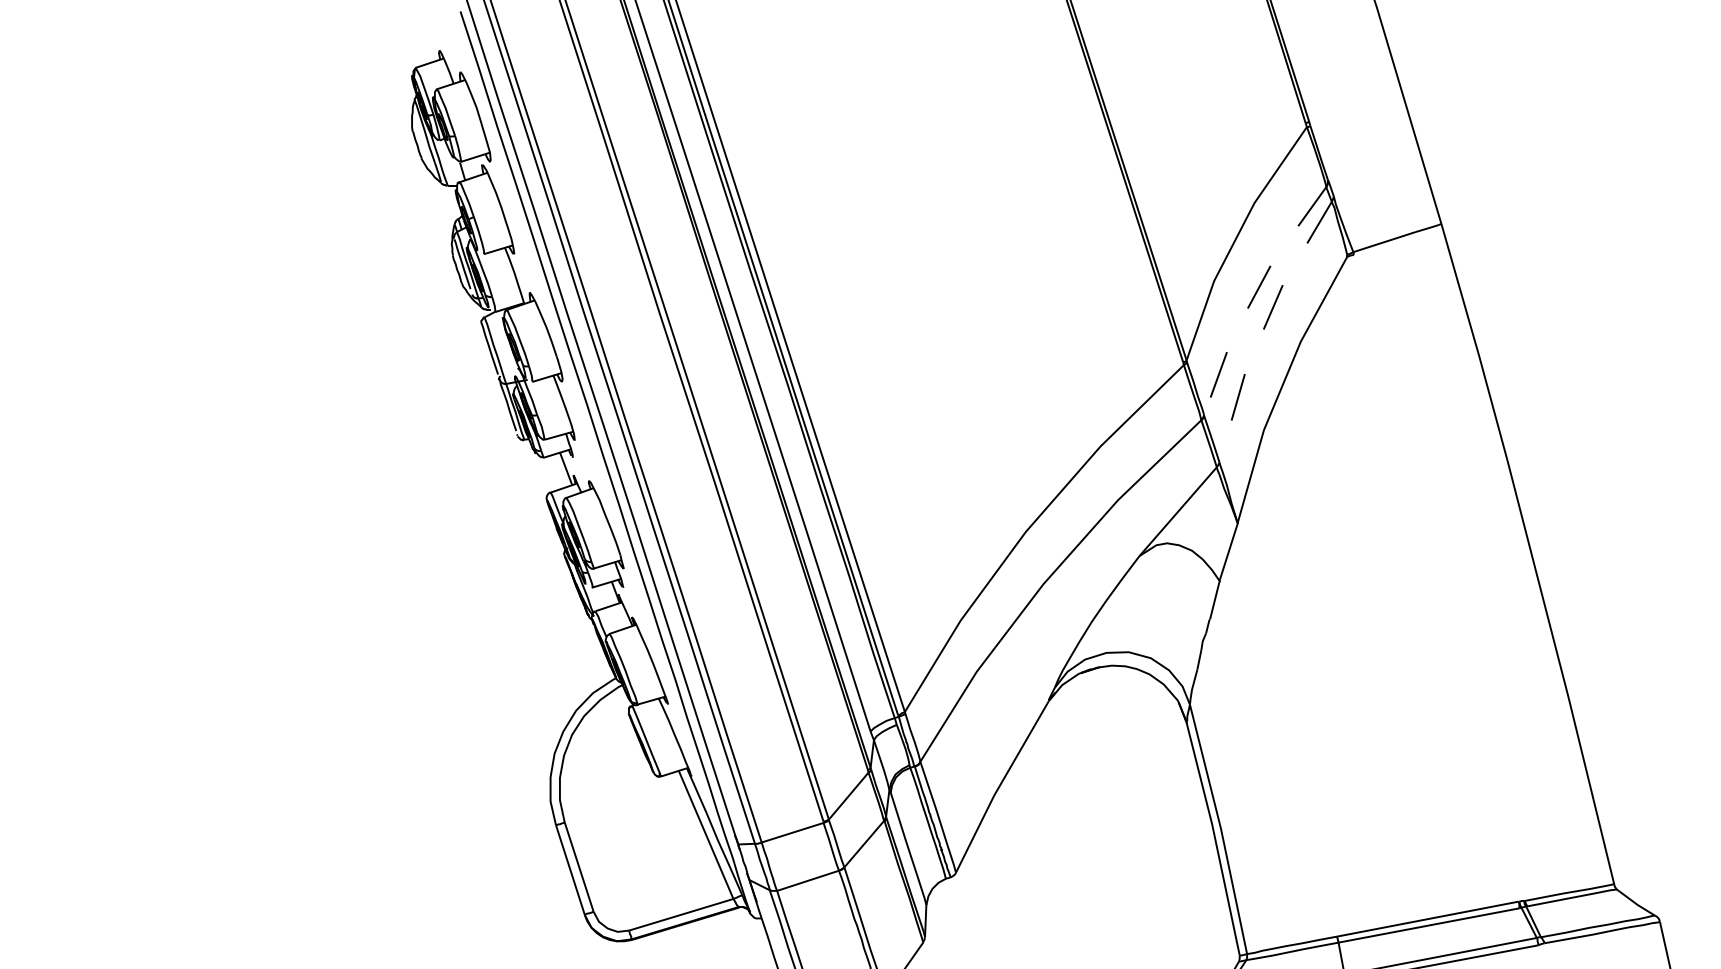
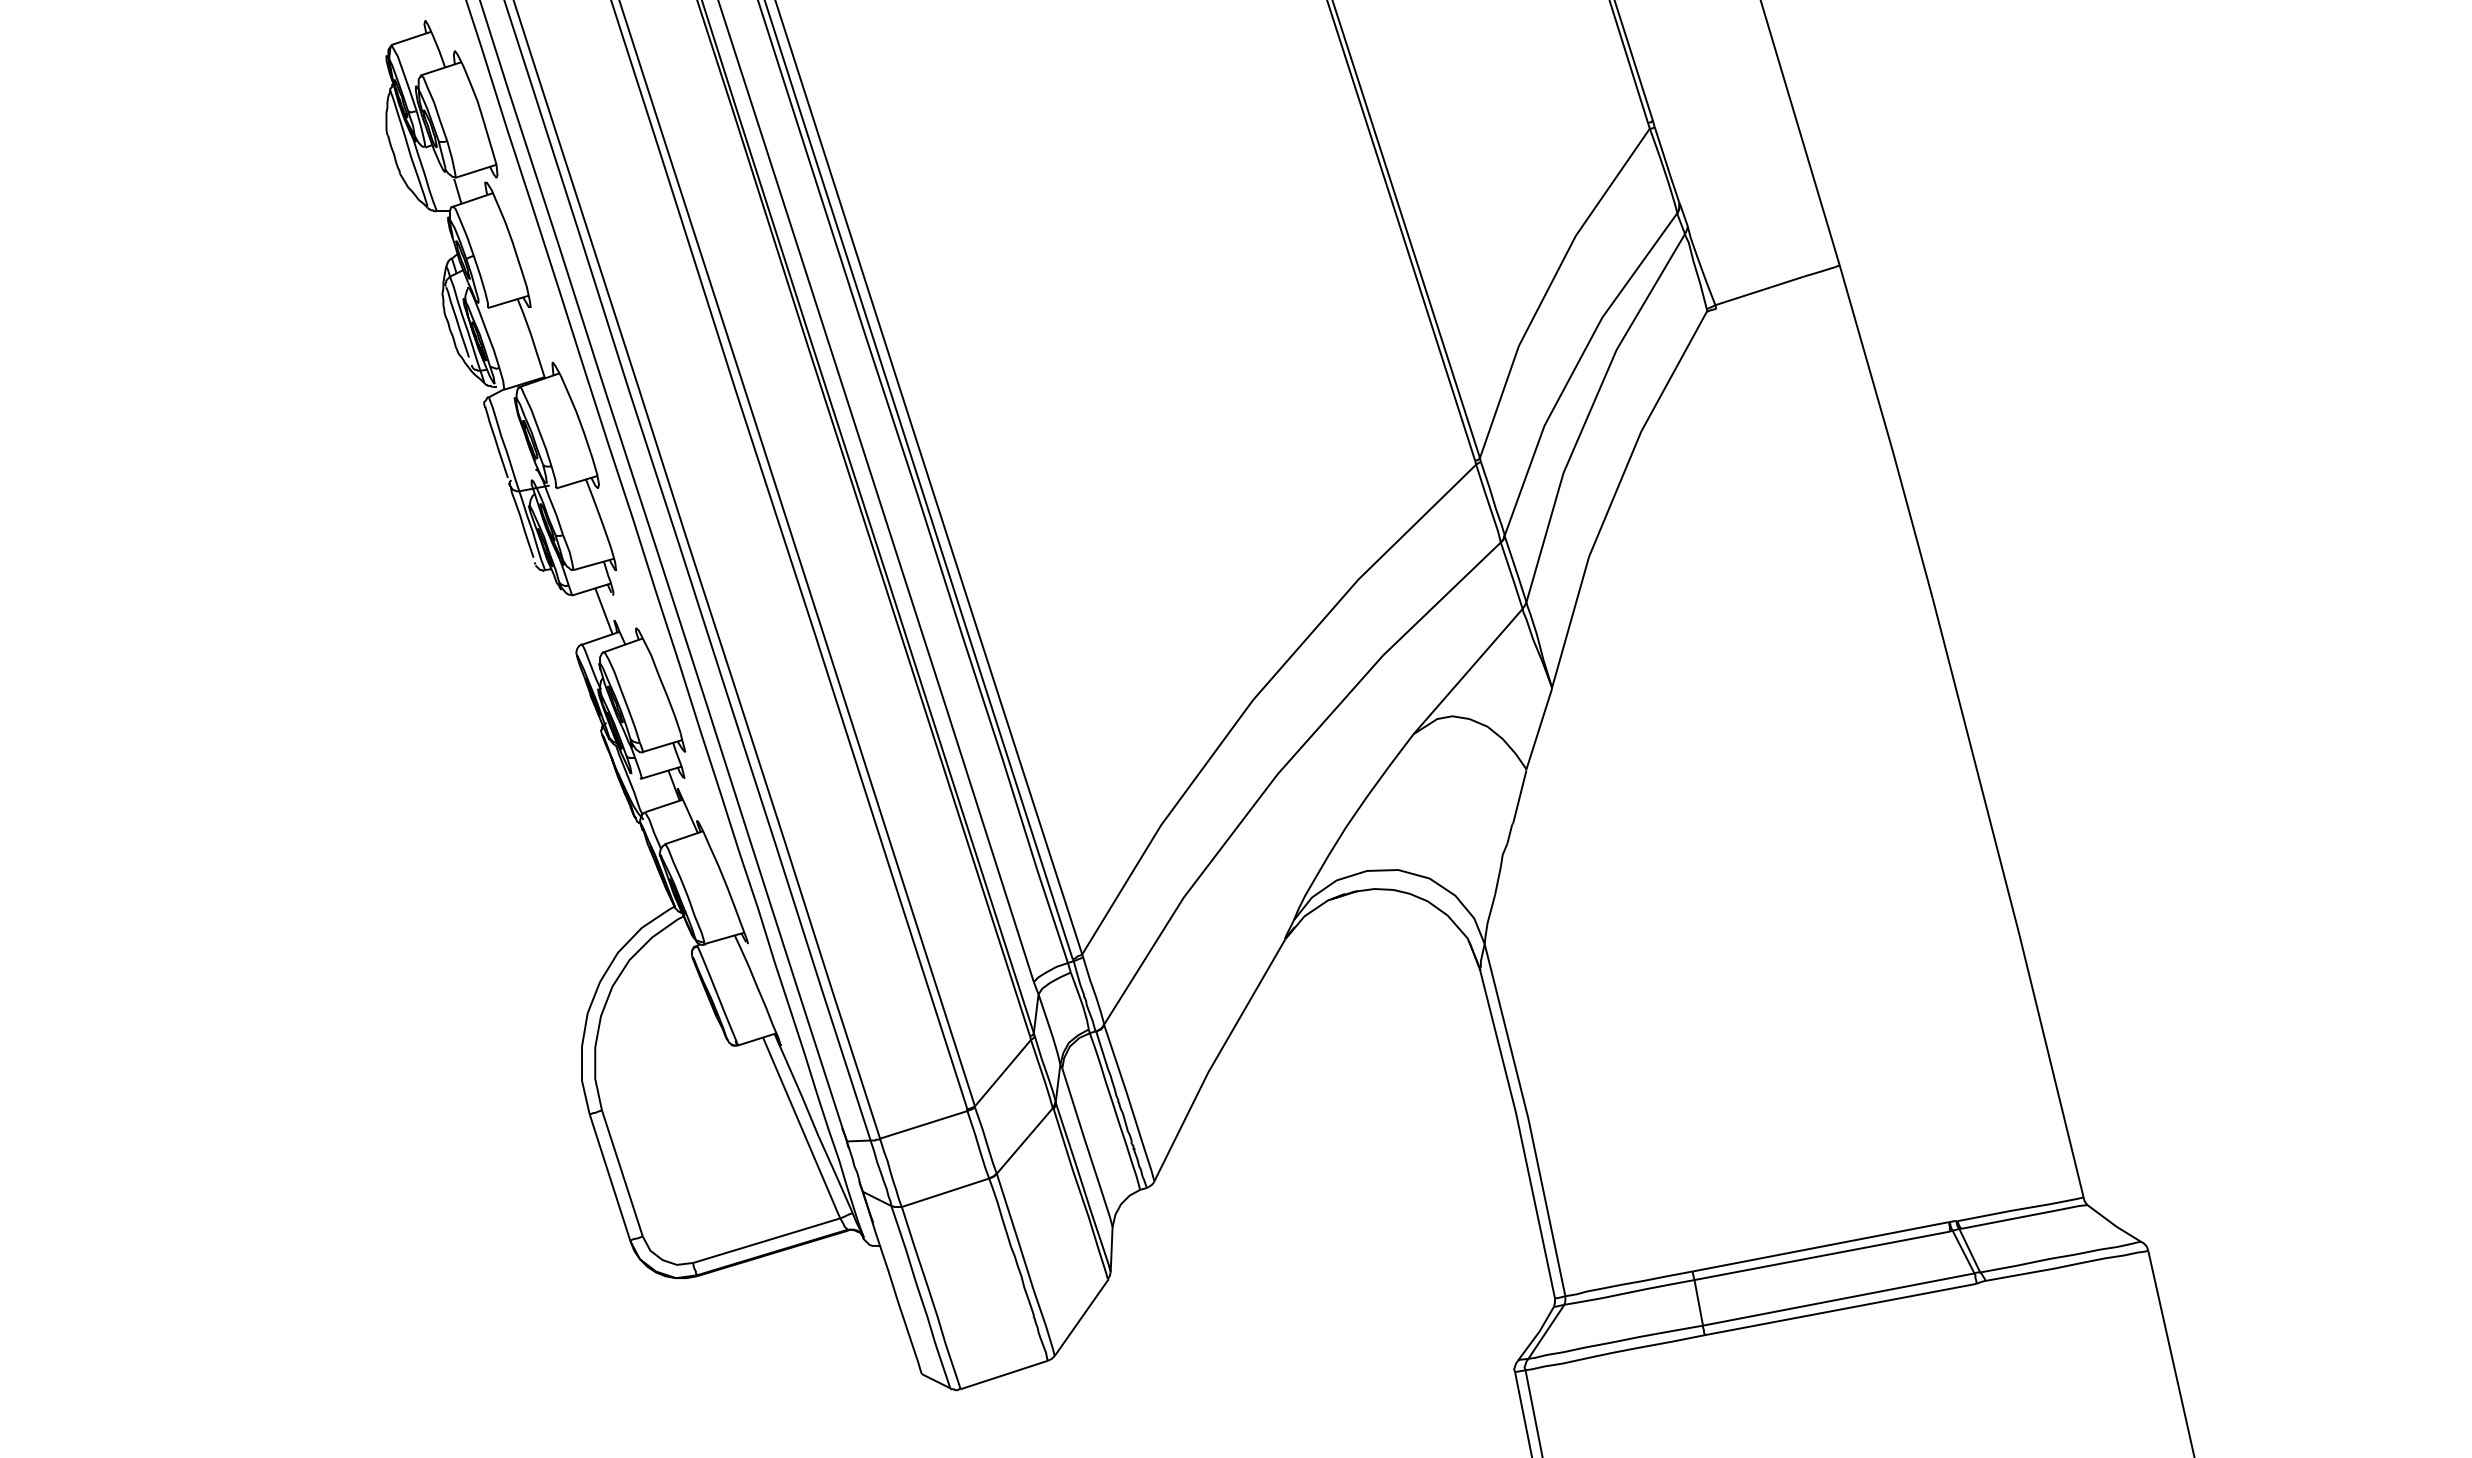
line: (1254, 295) -> (1576, 366), dashed -> solid
line: (1264, 327) -> (1589, 411), dashed -> solid

